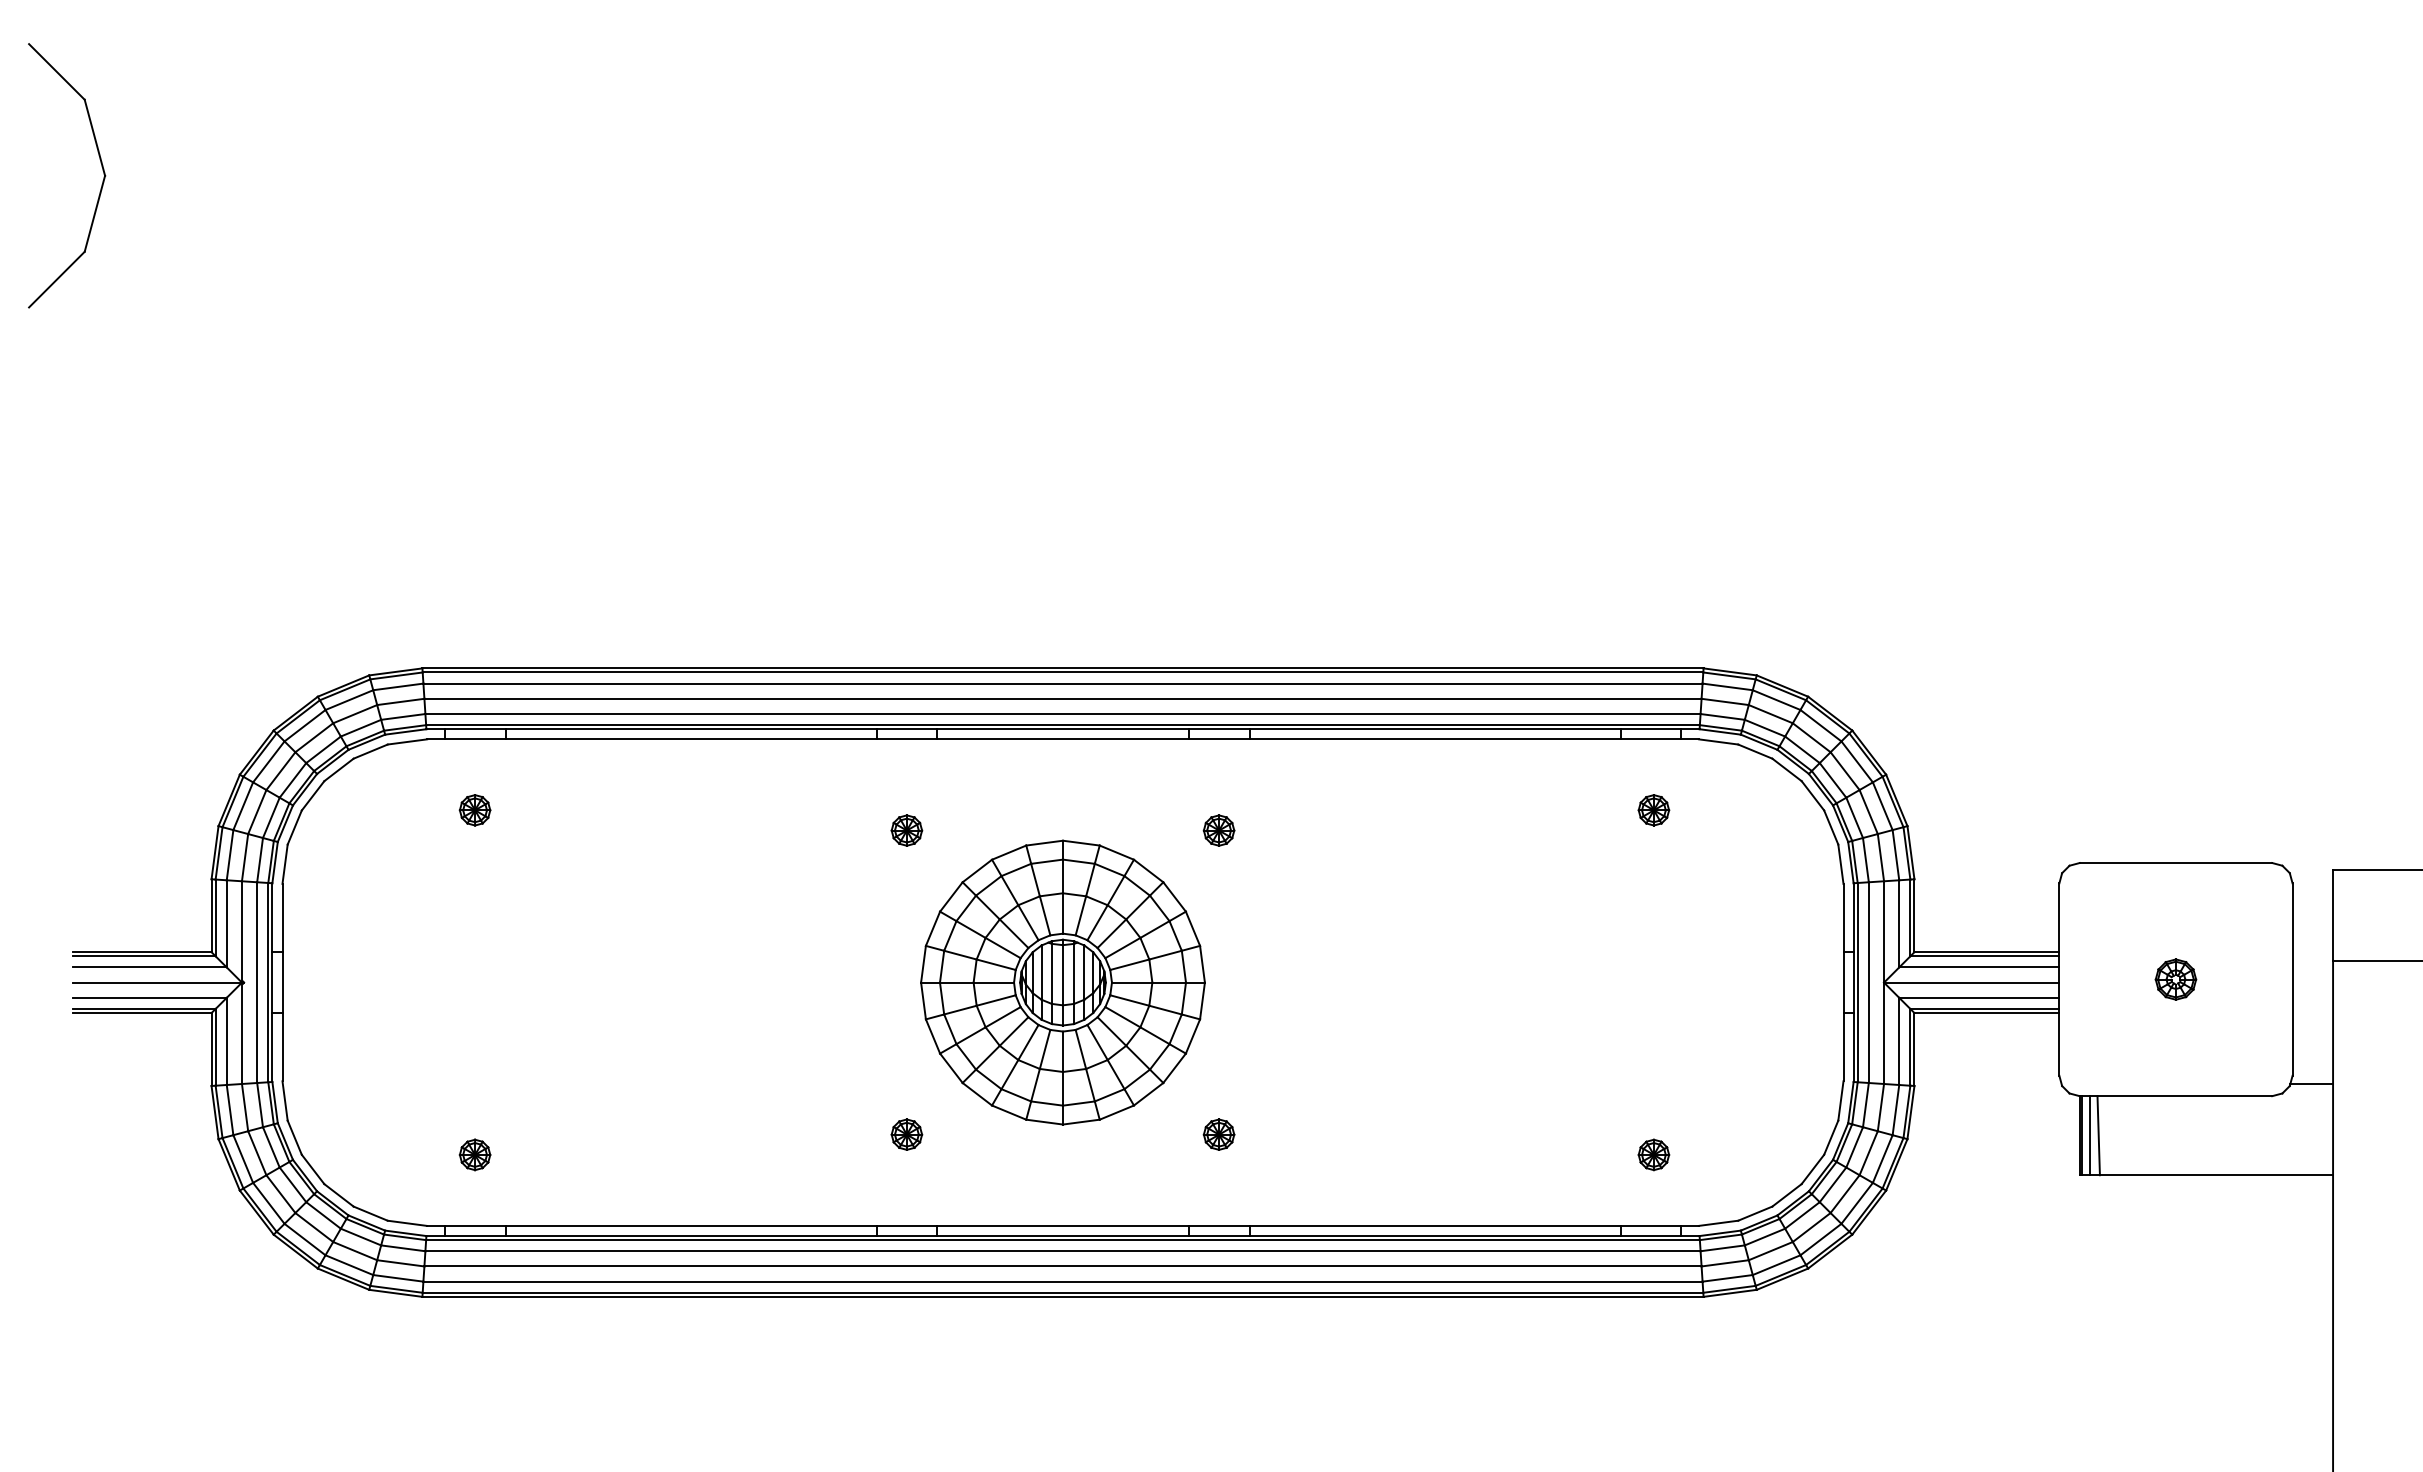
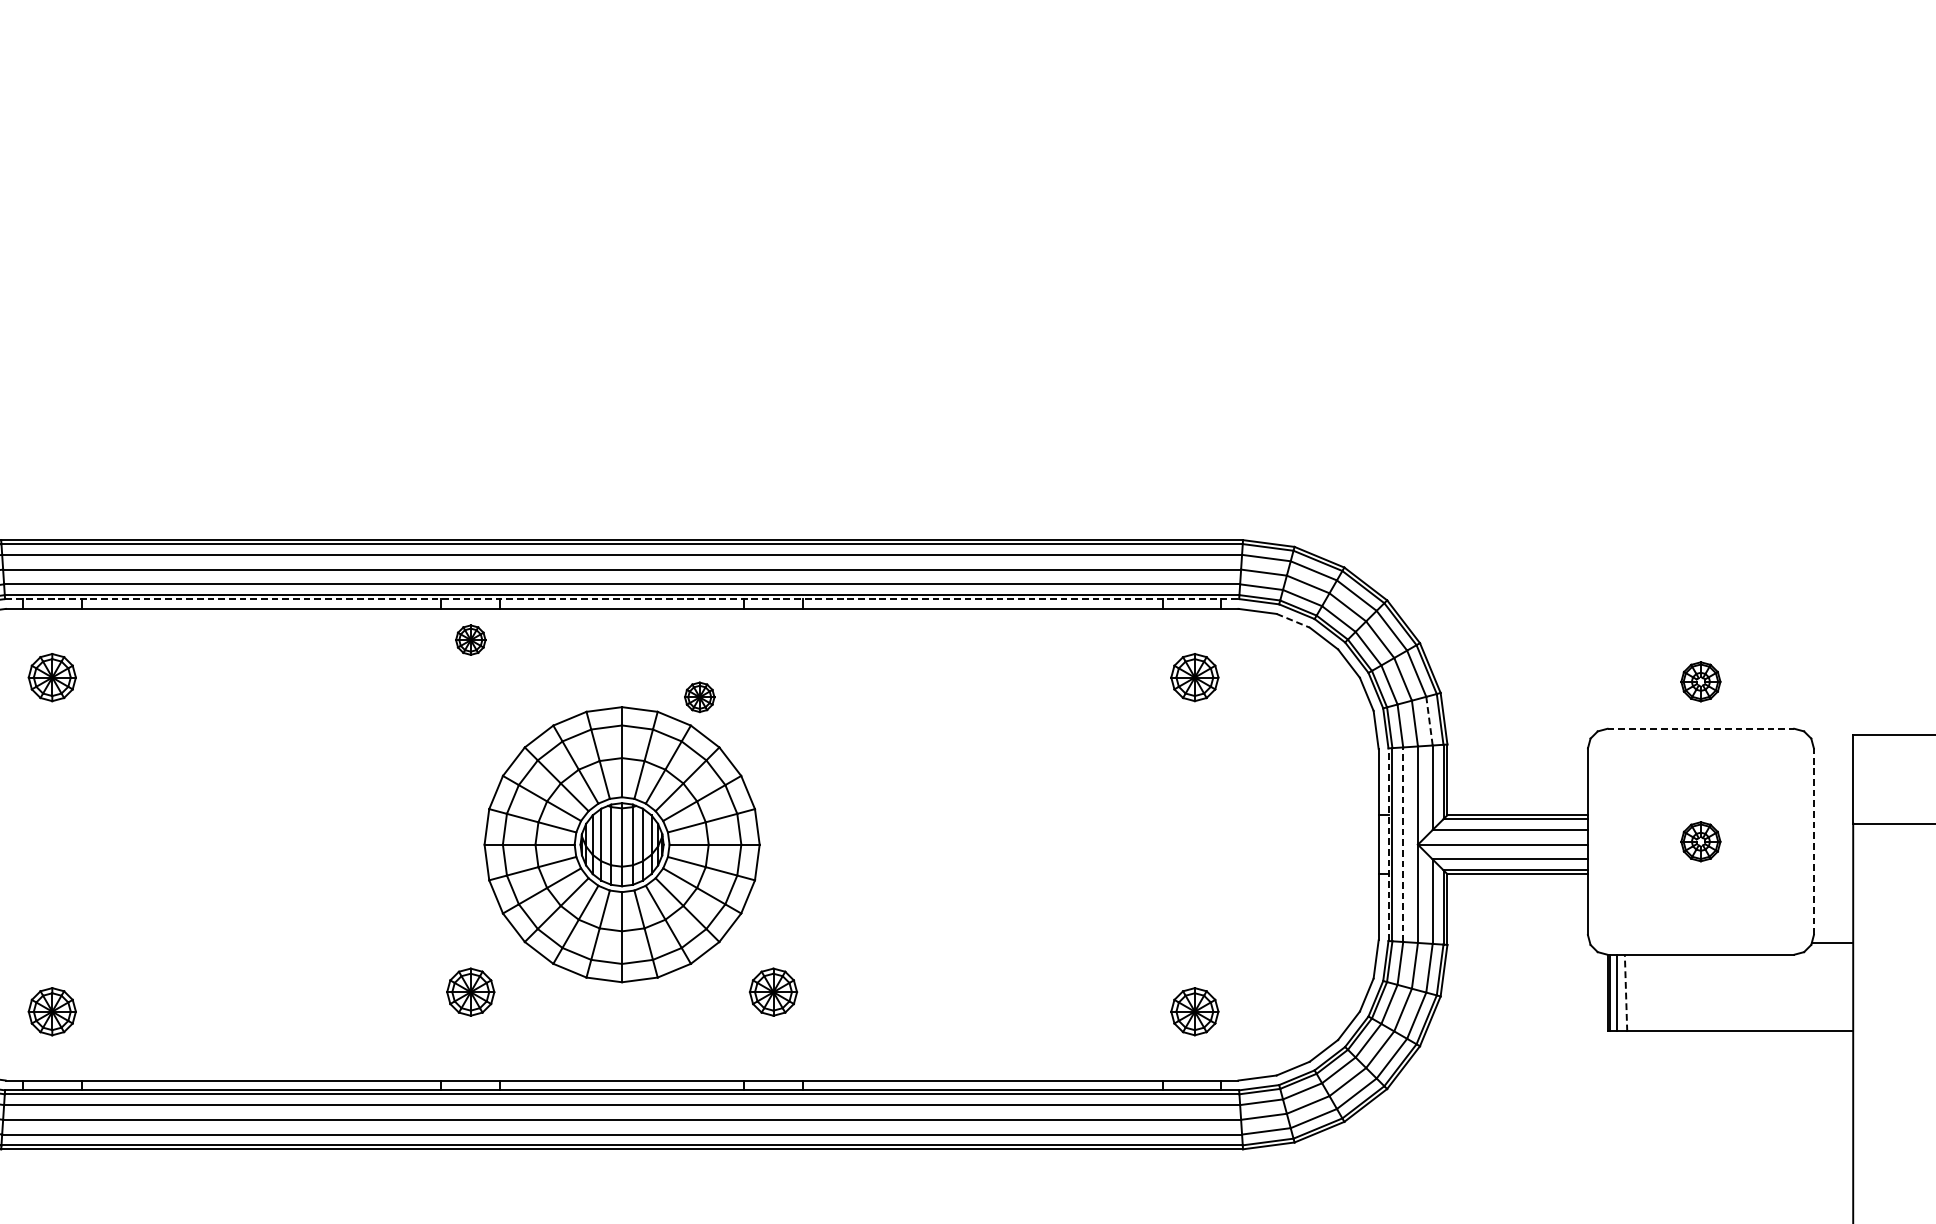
line: (1063, 729) -> (622, 599), solid -> dashed
line: (1755, 751) -> (1293, 620), solid -> dashed
part: (474, 810) -> (51, 677), size x1.6
part: (1653, 810) -> (1194, 677), size x1.6
part: (2175, 814) -> (1700, 681), added
part: (906, 830) -> (470, 640), moved
part: (1218, 830) -> (699, 697), moved
line: (1895, 854) -> (1429, 720), solid -> dashed
line: (2176, 863) -> (1701, 729), solid -> dashed
line: (2292, 979) -> (1813, 841), solid -> dashed
line: (1853, 982) -> (1388, 844), solid -> dashed
line: (1868, 982) -> (1402, 844), solid -> dashed
part: (906, 1134) -> (470, 991), size x1.6
part: (1218, 1134) -> (772, 991), size x1.6
line: (2098, 1135) -> (1625, 992), solid -> dashed
part: (474, 1154) -> (51, 1011), size x1.6
part: (1653, 1154) -> (1194, 1011), size x1.6

